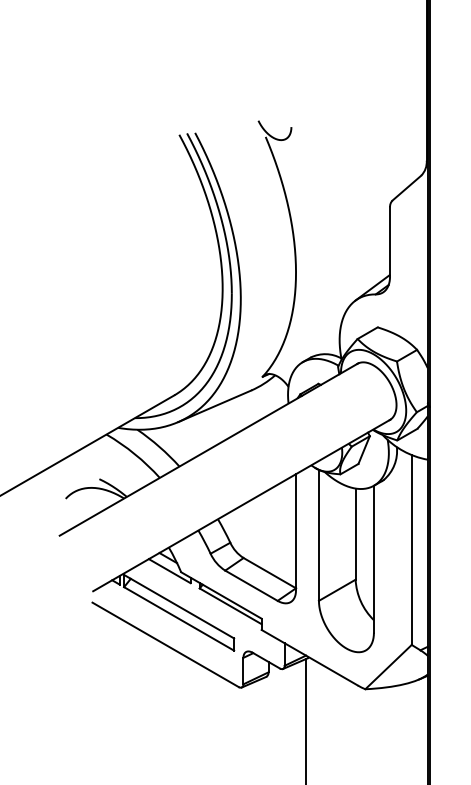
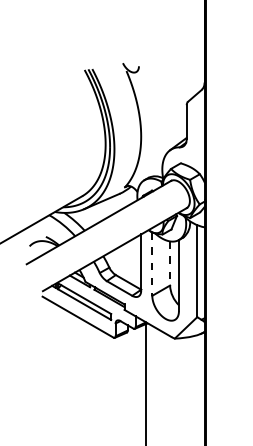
line: (356, 534) -> (170, 263), solid -> dashed
line: (319, 536) -> (152, 264), solid -> dashed

